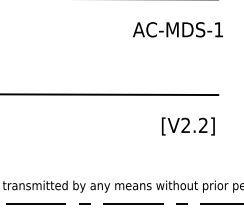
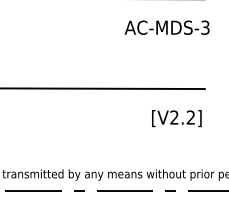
text: (218, 29) -> (205, 27), AC-MDS-1 -> AC-MDS-3

